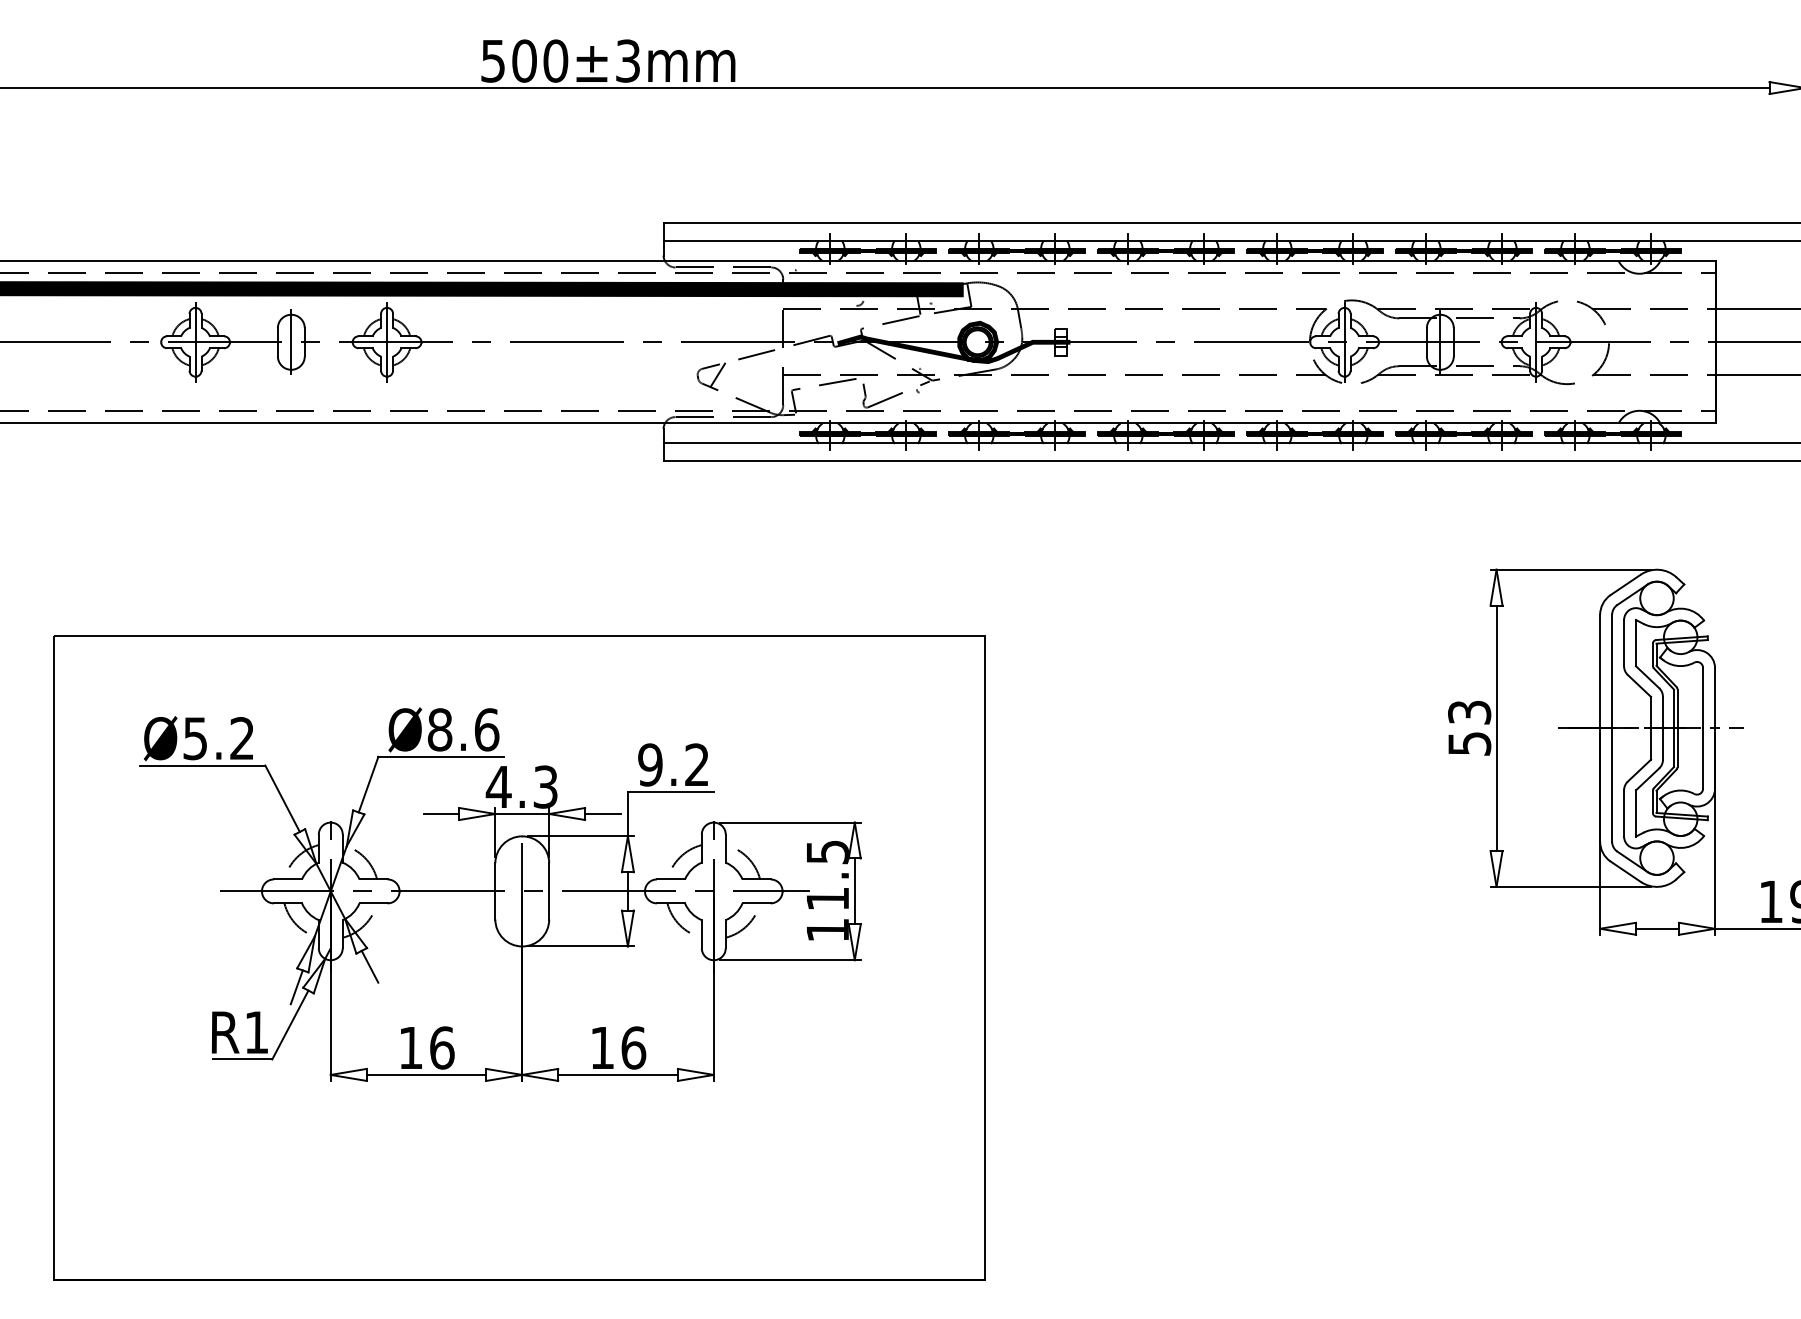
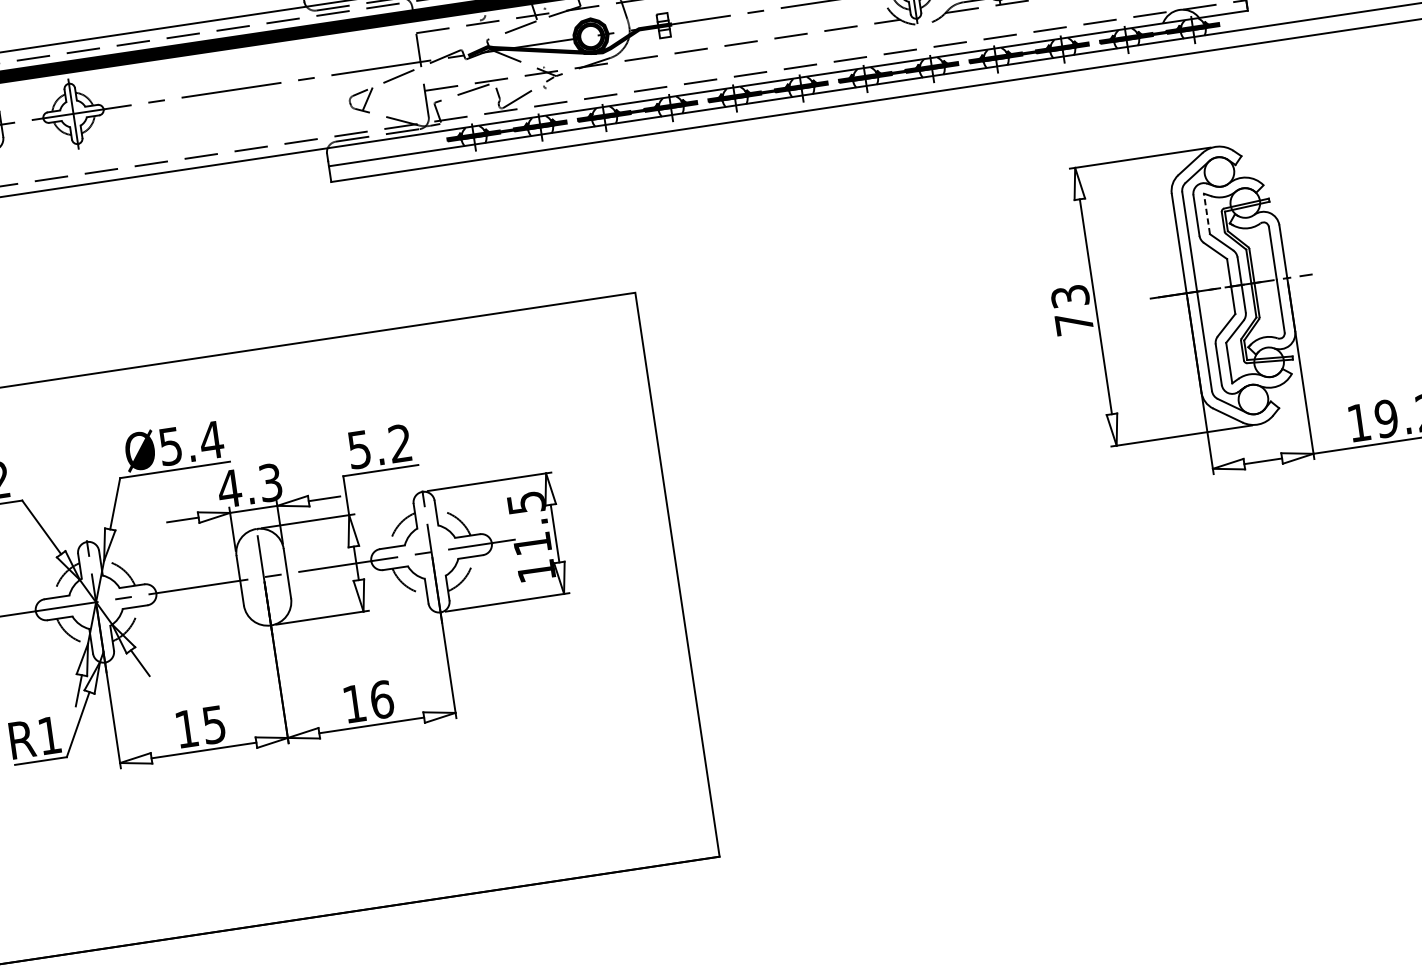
line: (1636, 642) -> (1207, 213), solid -> dashed
text: (463, 729) -> (191, 443), Ø8.6 -> Ø5.4
text: (1469, 743) -> (1074, 323), 53 -> 73
text: (650, 764) -> (359, 449), 9.2 -> 5.2
text: (442, 1047) -> (214, 724), 16 -> 15

